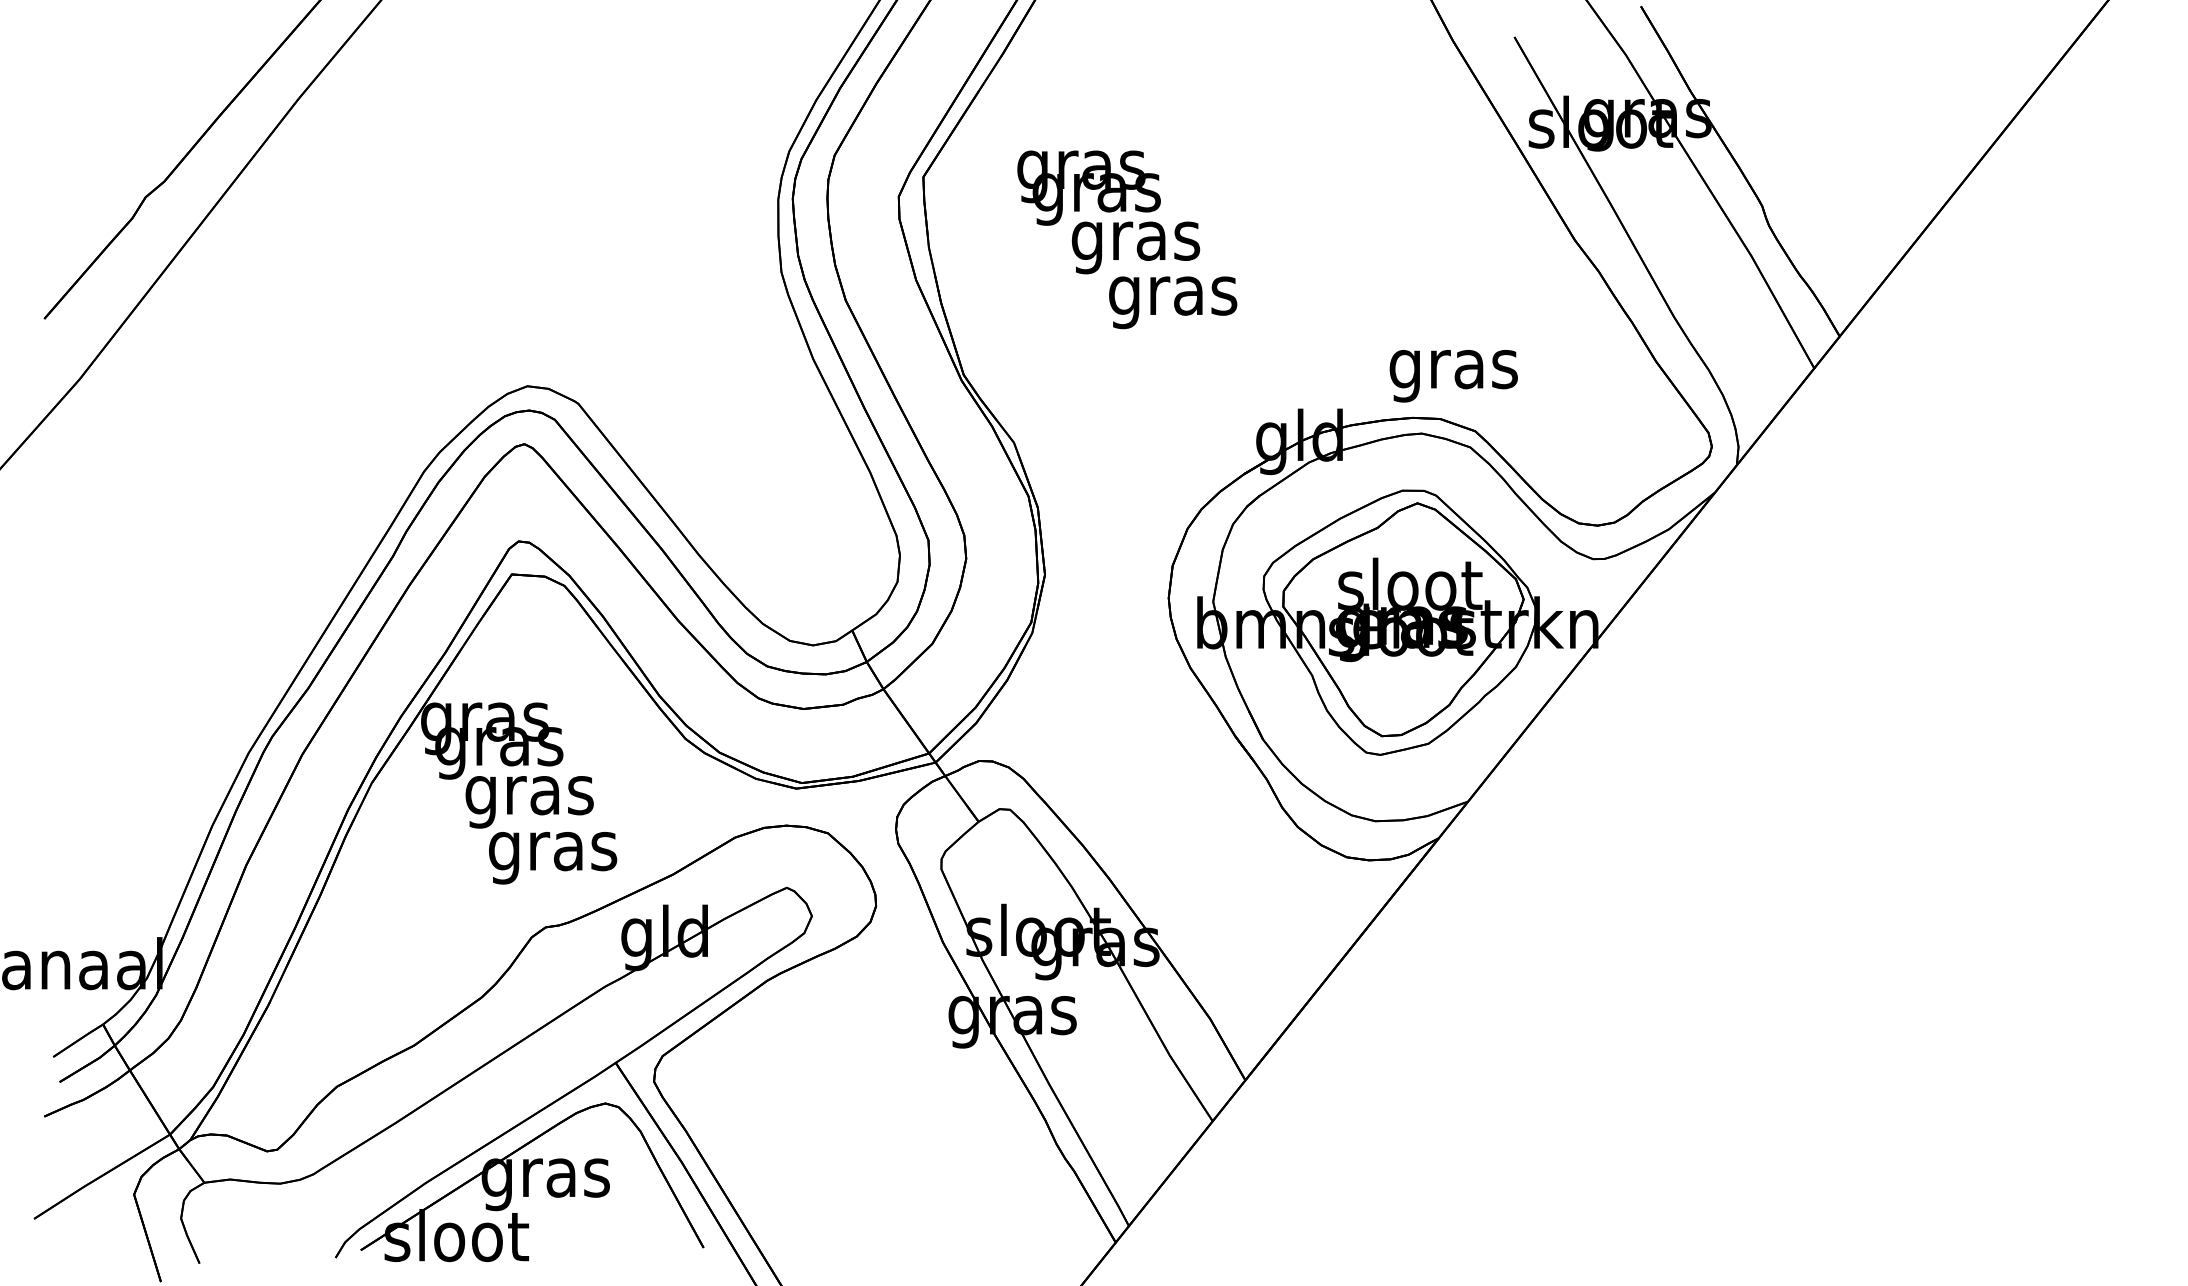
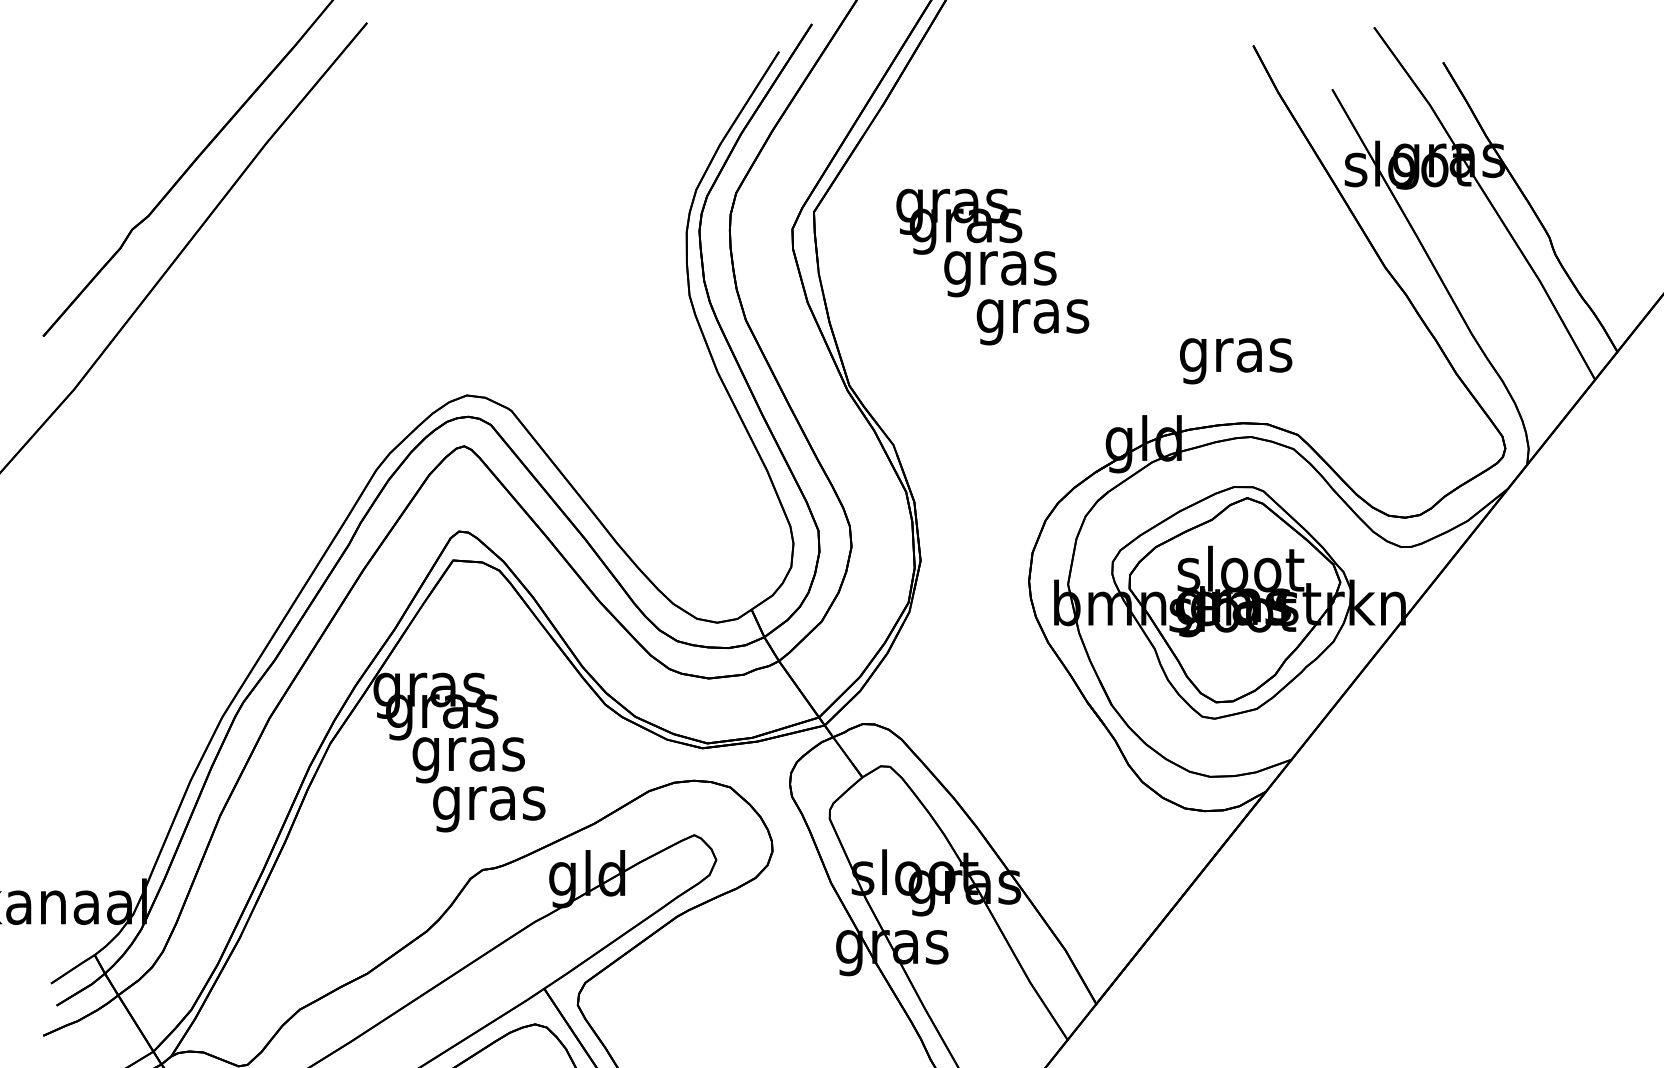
text: (1453, 376) -> (1235, 361), moved

